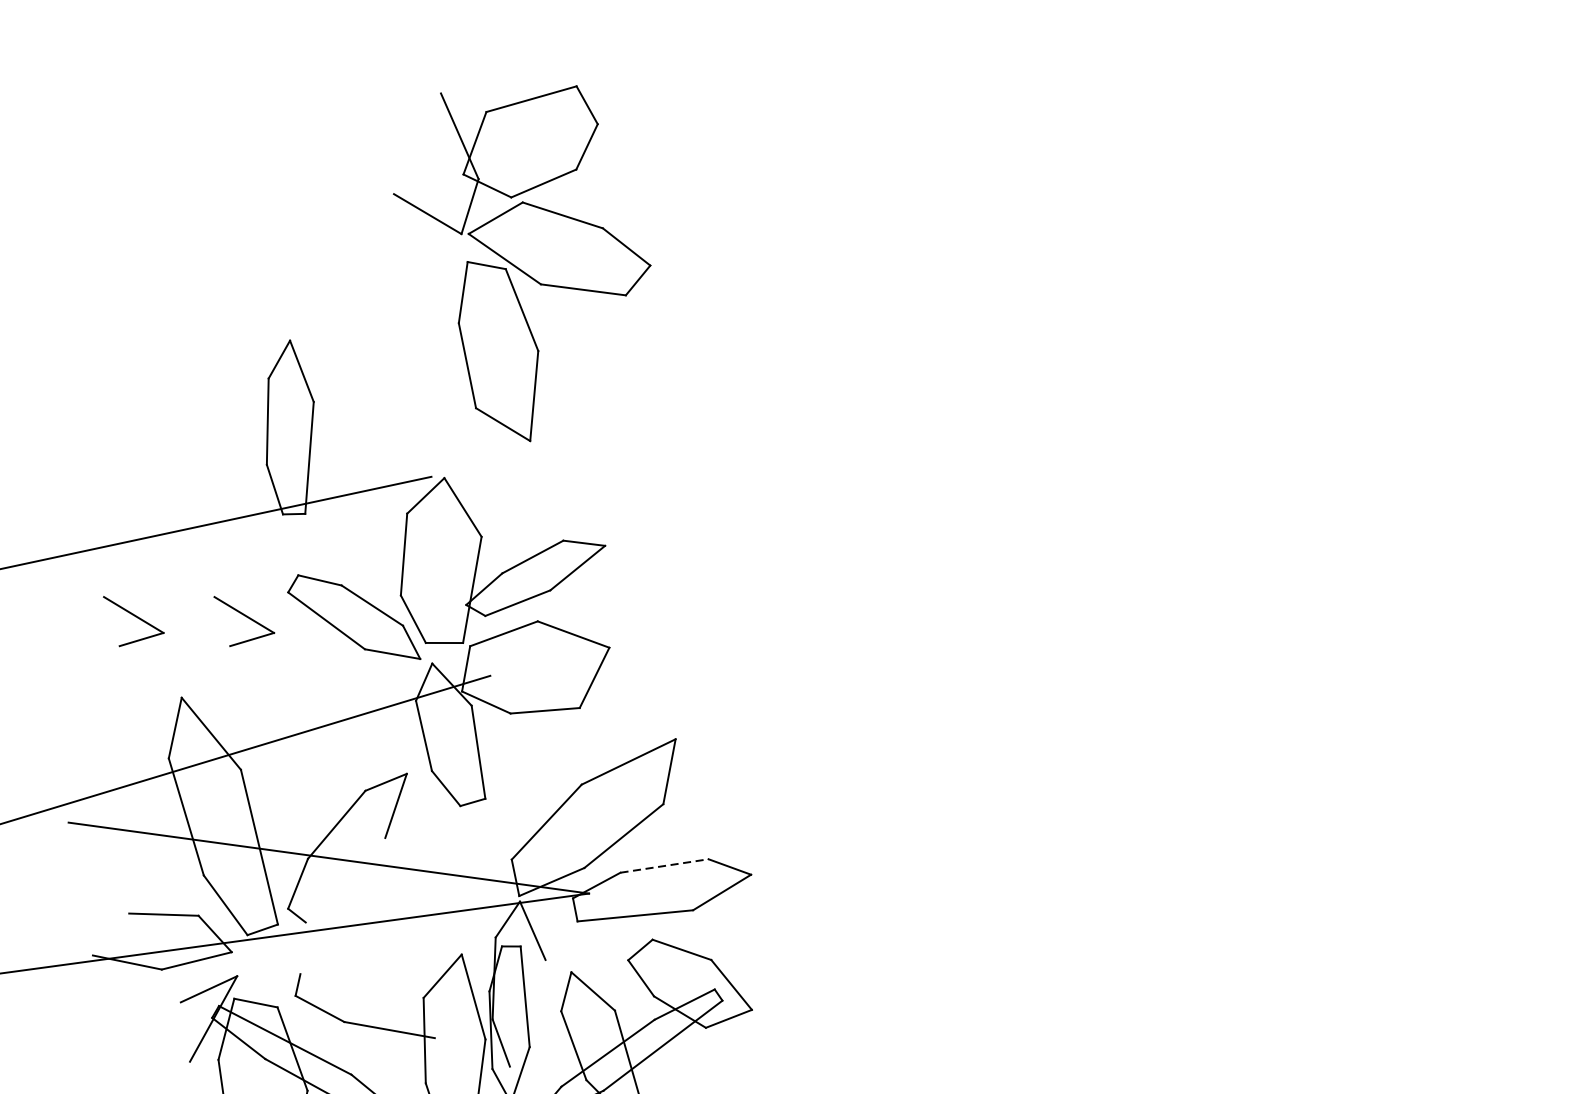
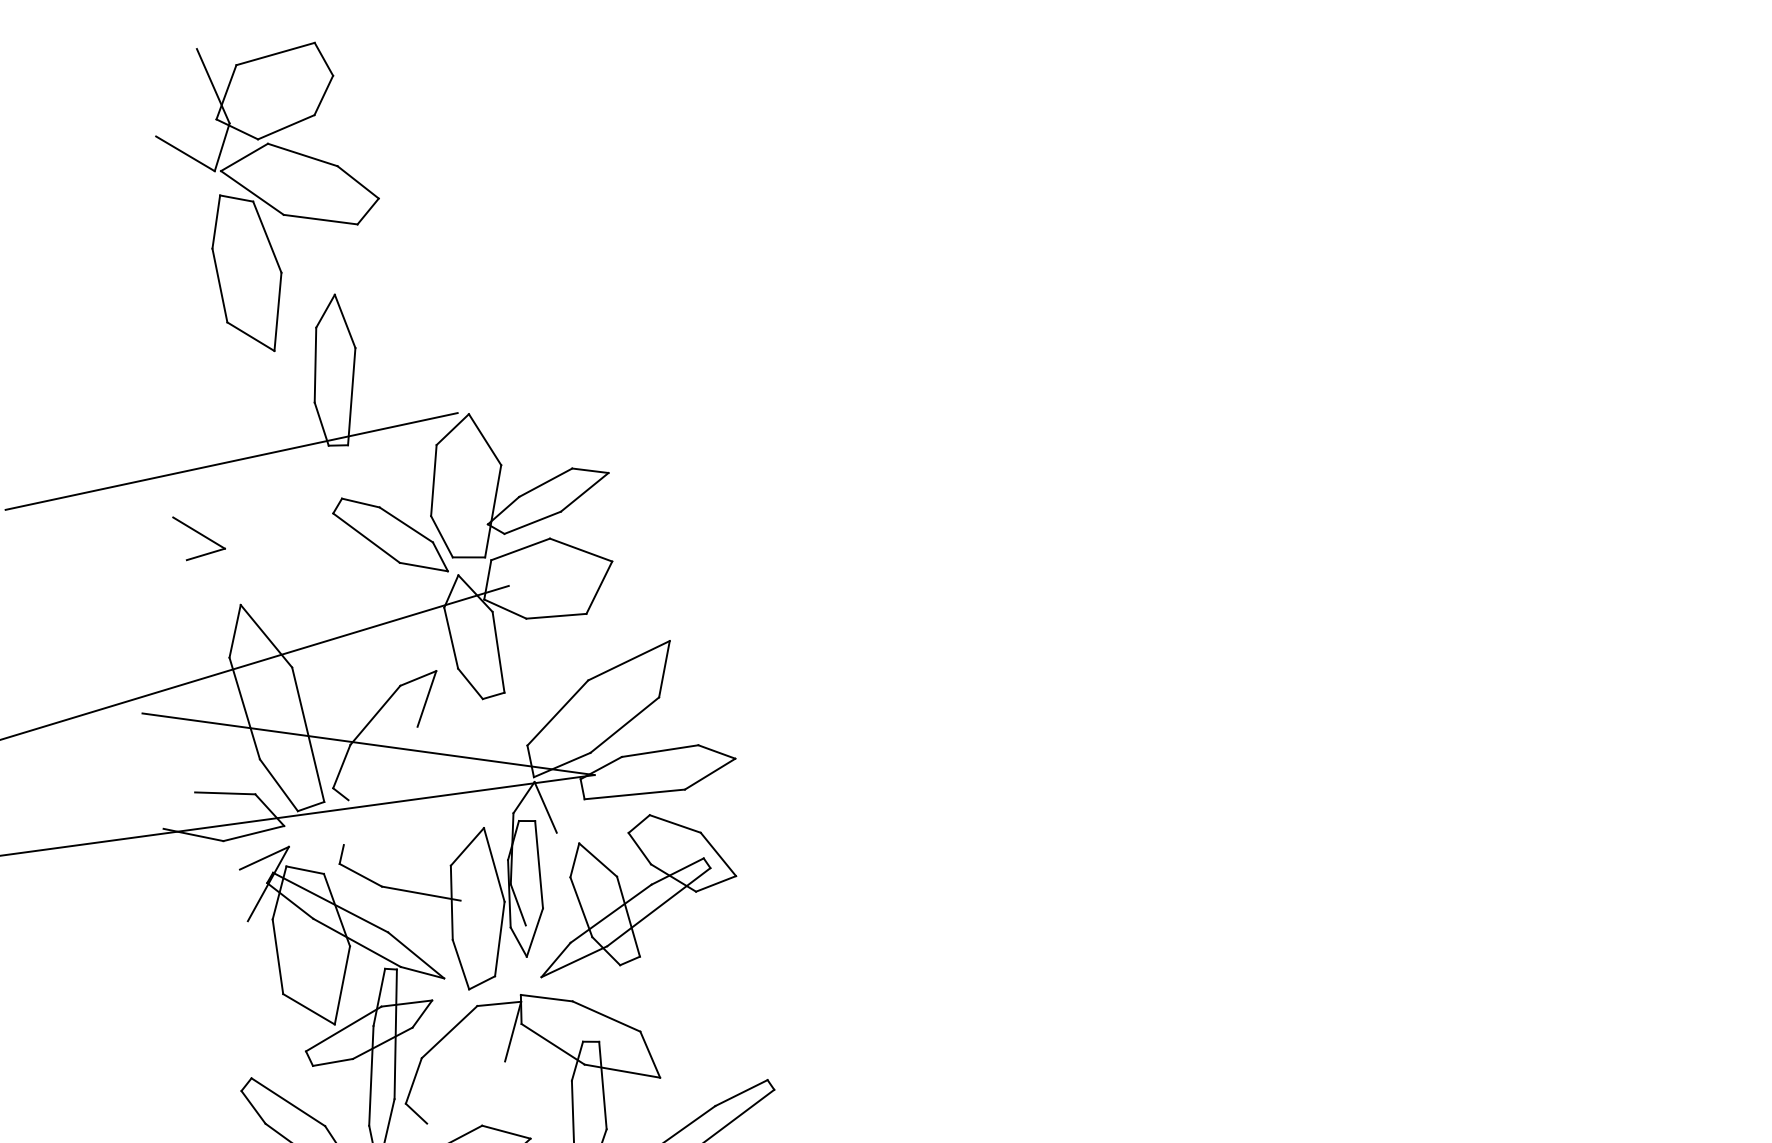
part: (522, 263) -> (267, 196), moved
part: (243, 621) -> (294, 538), removed
line: (664, 866) -> (660, 751), dashed -> solid

